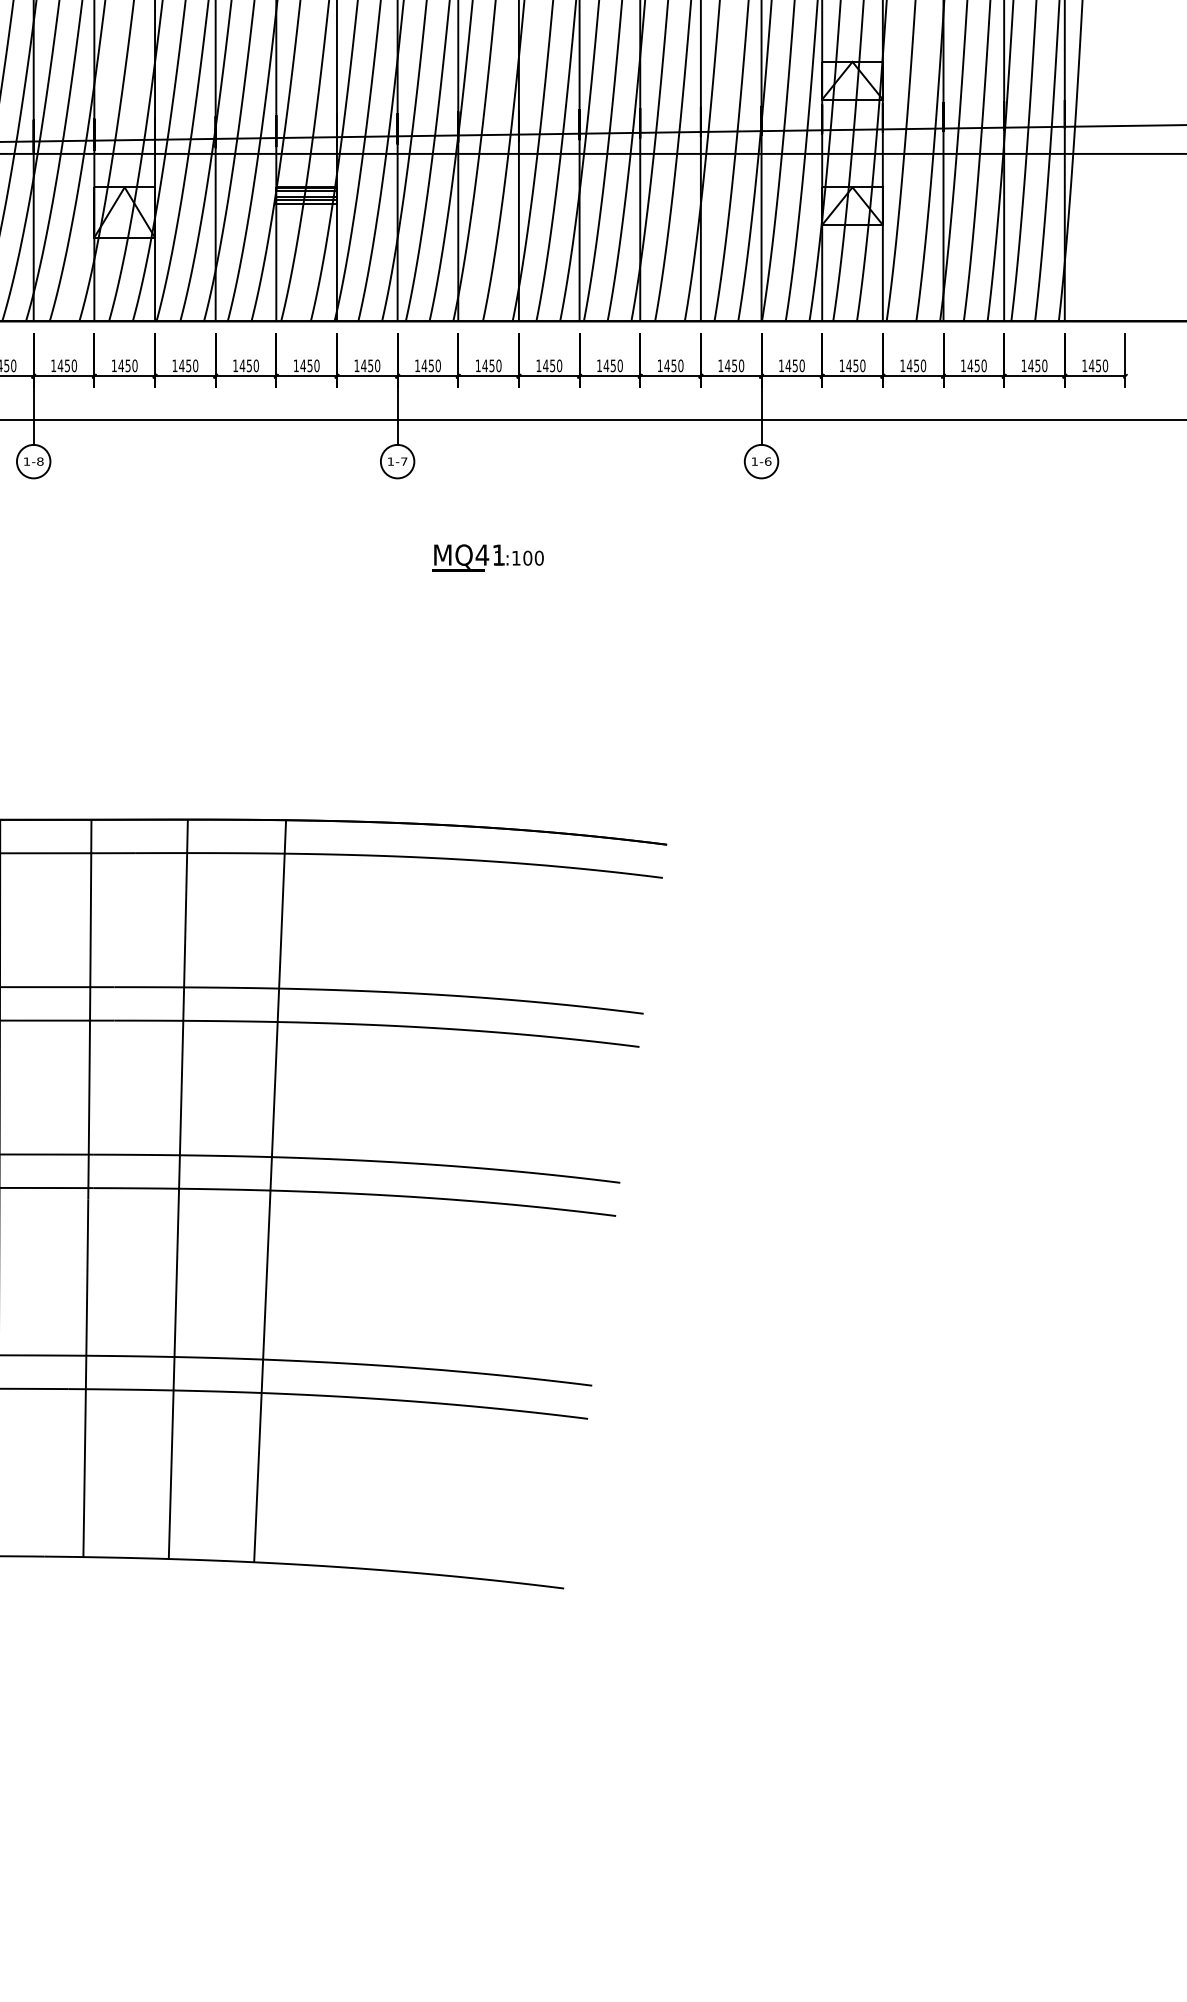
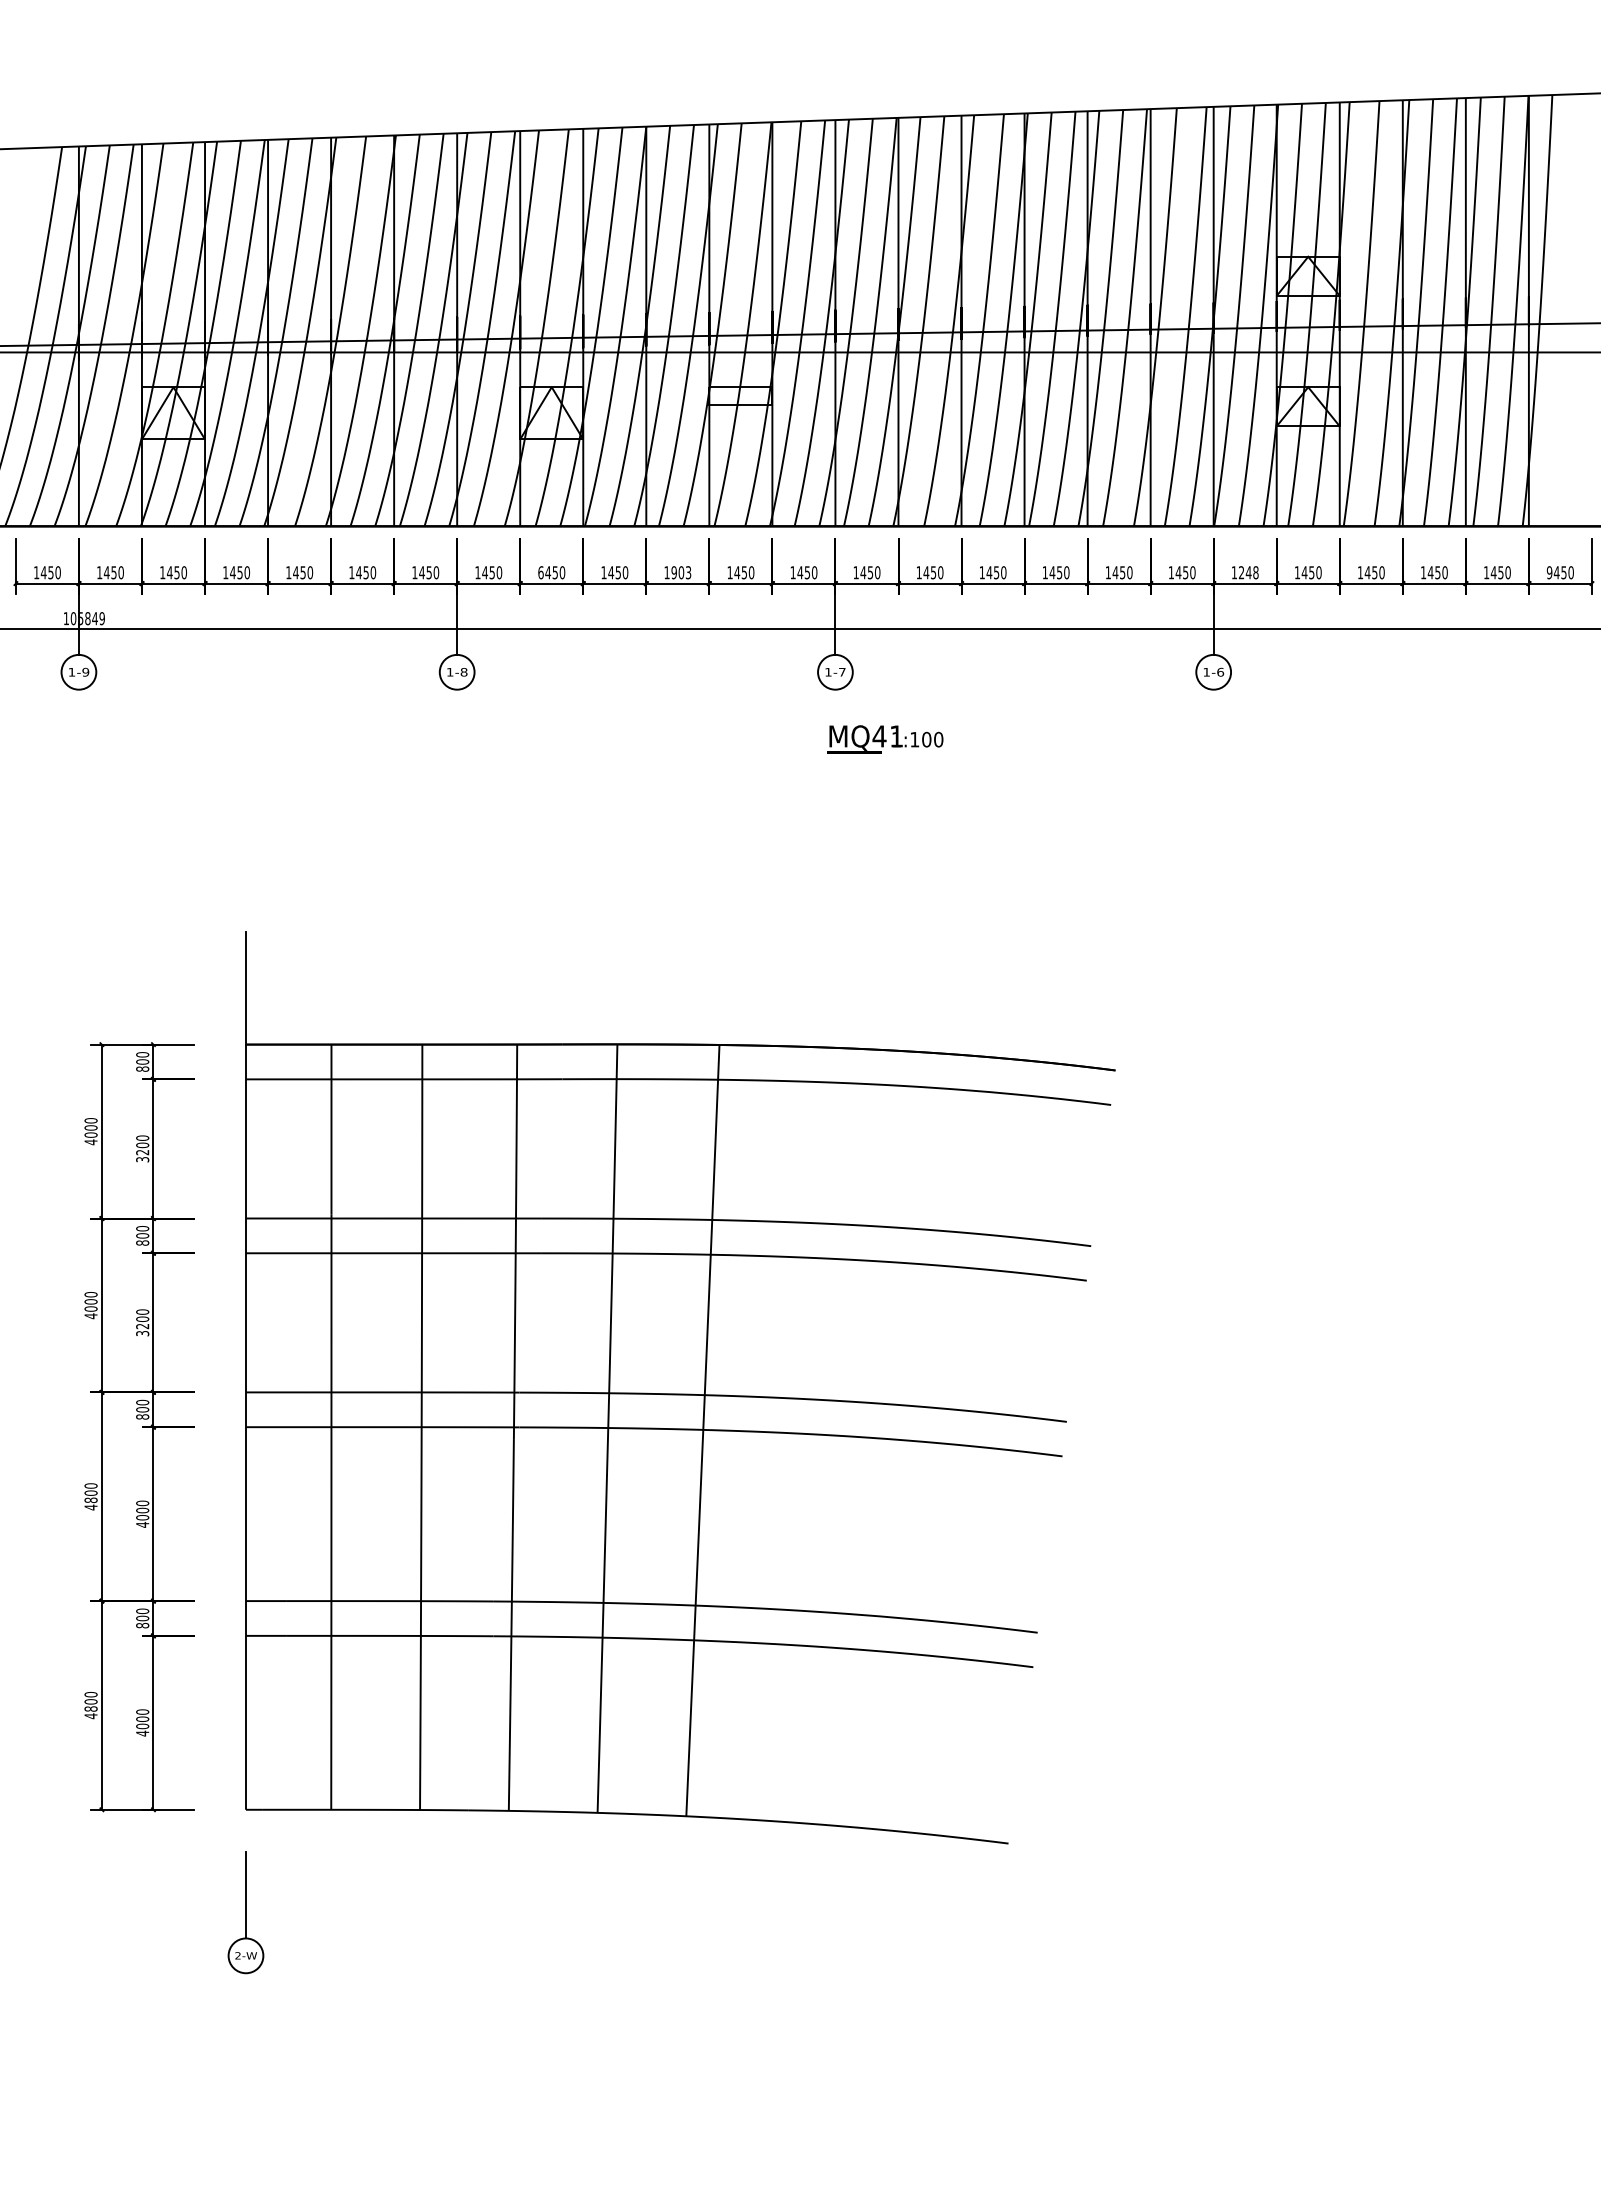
hatch: (306, 193) -> (740, 393), removed
text: (113, 365) -> (540, 572), 1450 -> 6450
text: (249, 365) -> (681, 572), 1450 -> 1903
text: (795, 365) -> (1248, 572), 1450 -> 1248
text: (1084, 365) -> (1549, 572), 1450 -> 9450
text: (488, 558) -> (885, 739), moved

